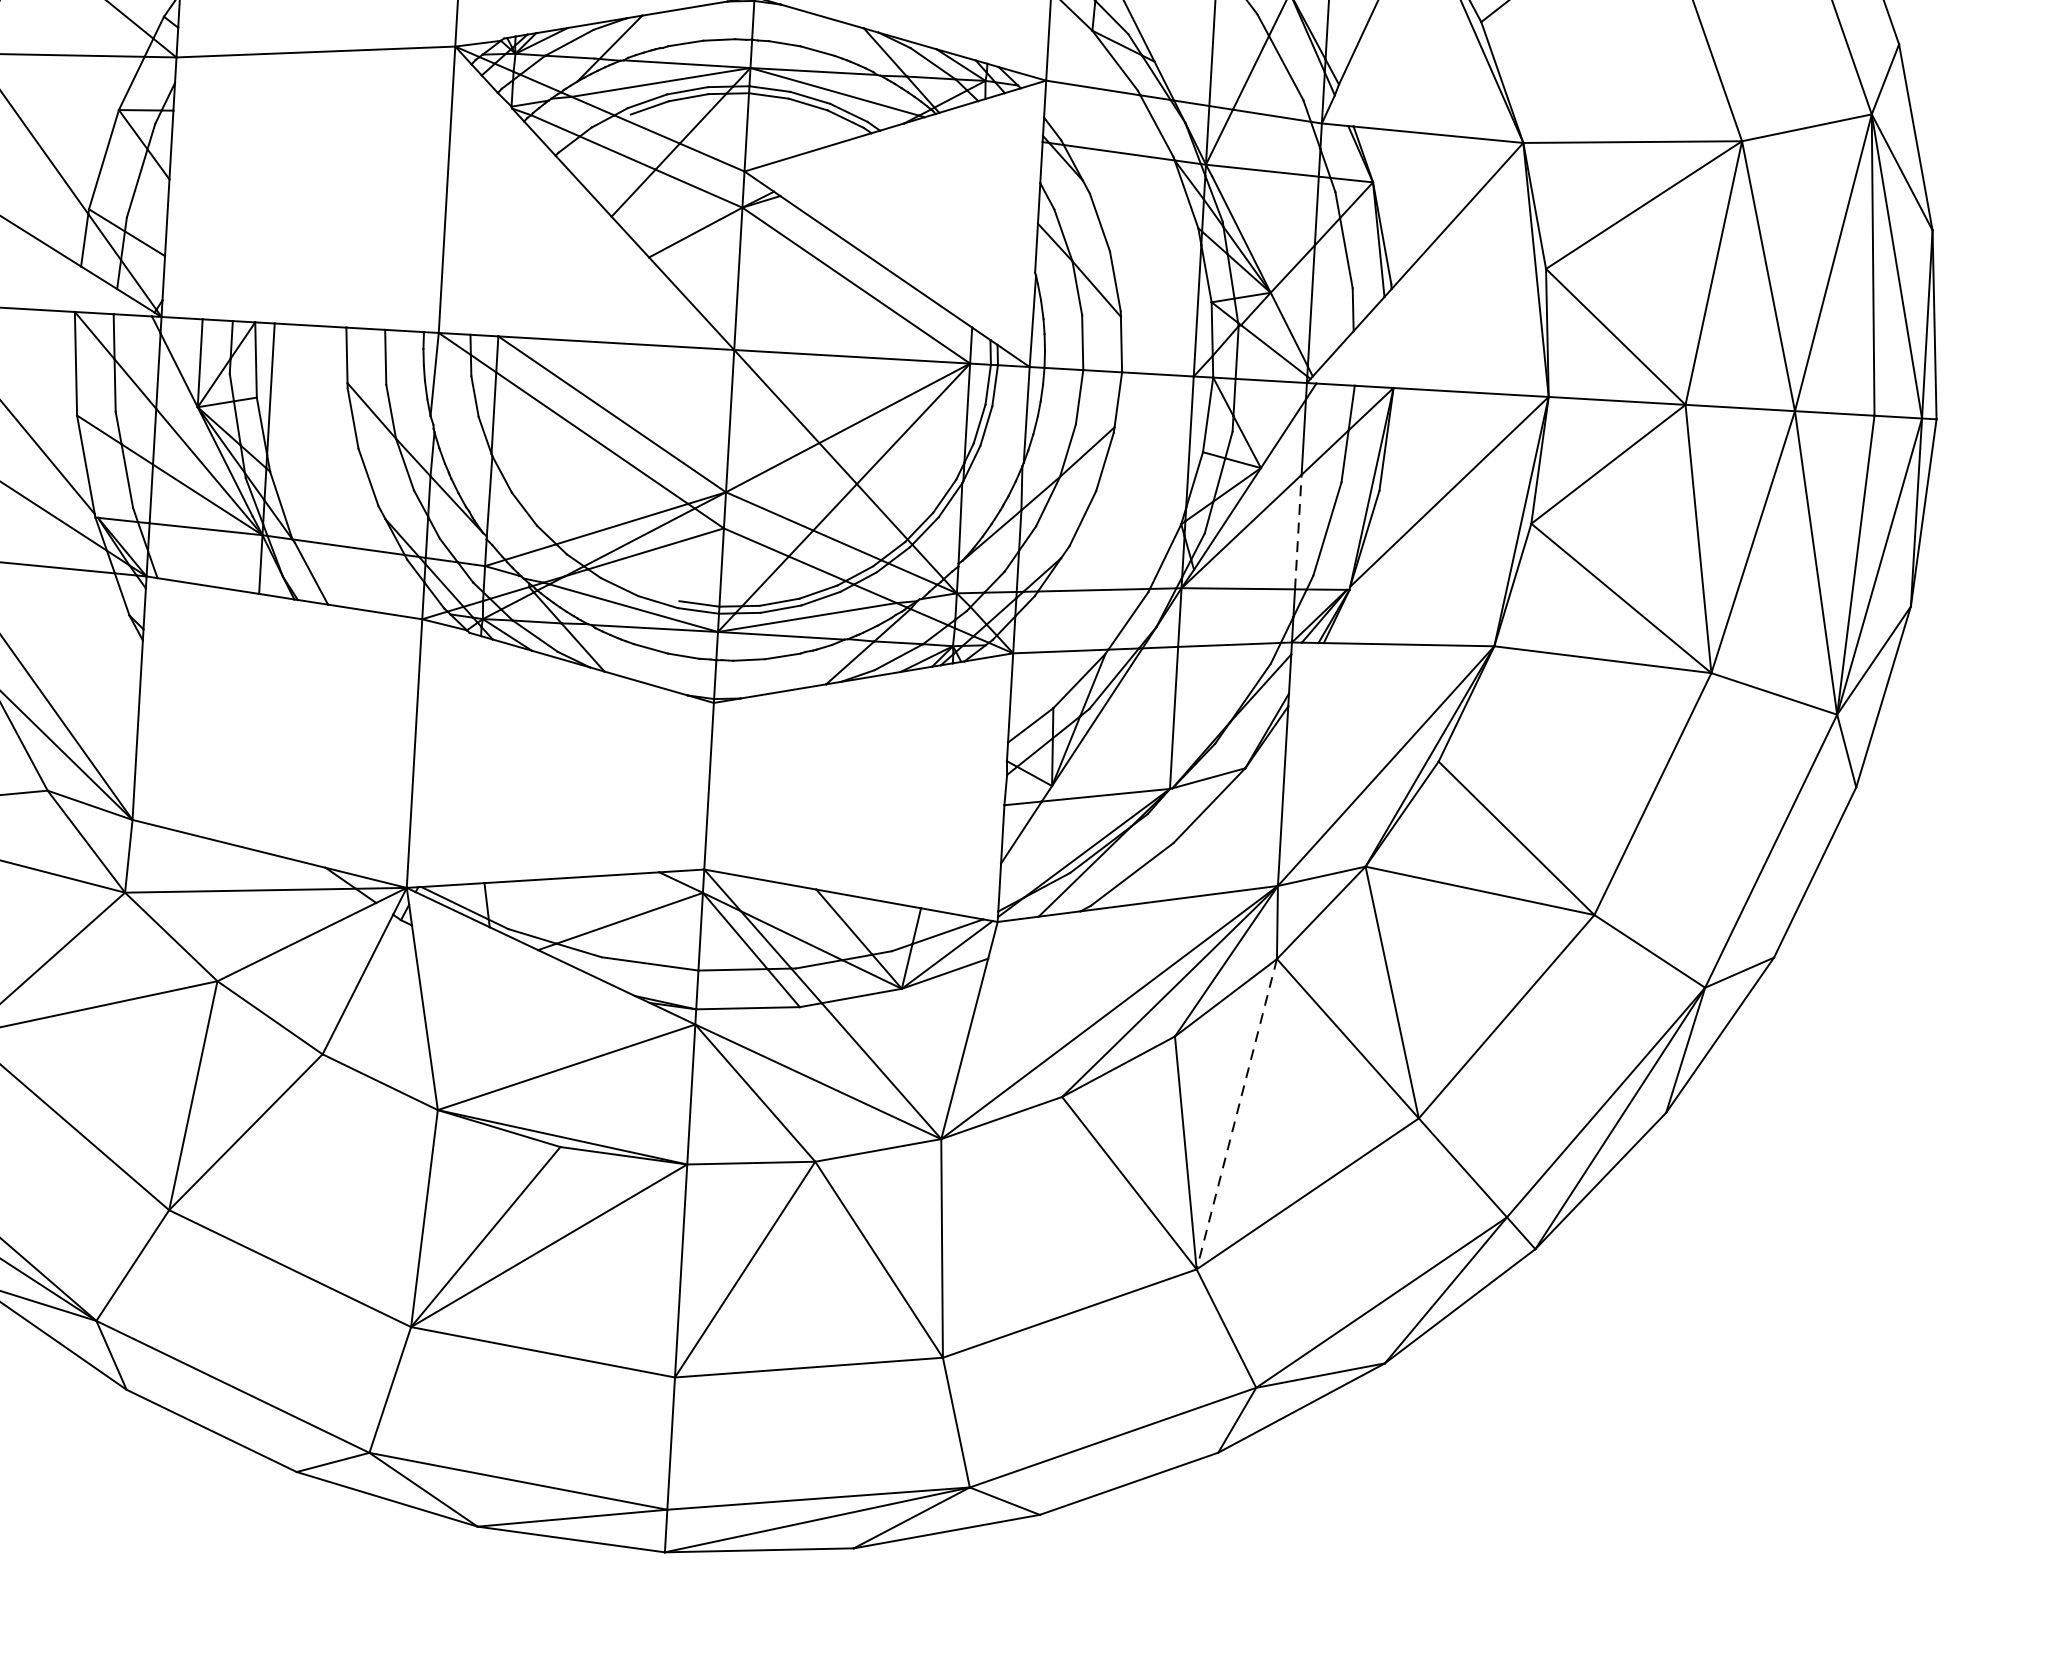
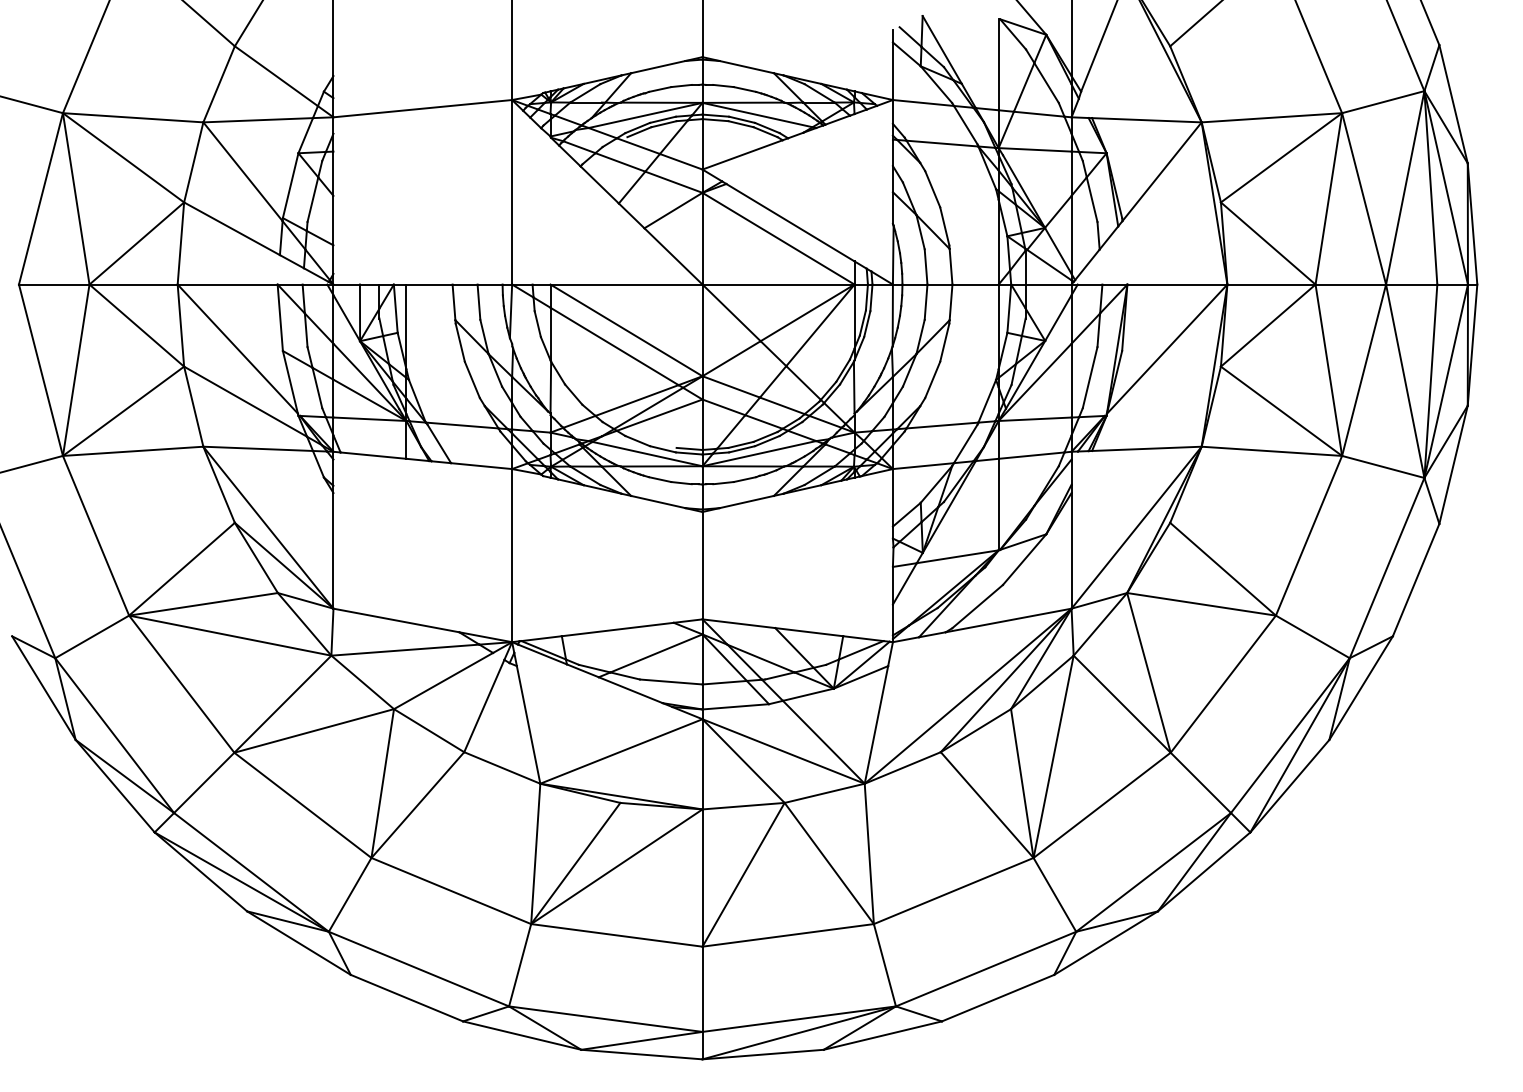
line: (1298, 531) -> (1071, 380), dashed -> solid
line: (1236, 1115) -> (1053, 757), dashed -> solid

